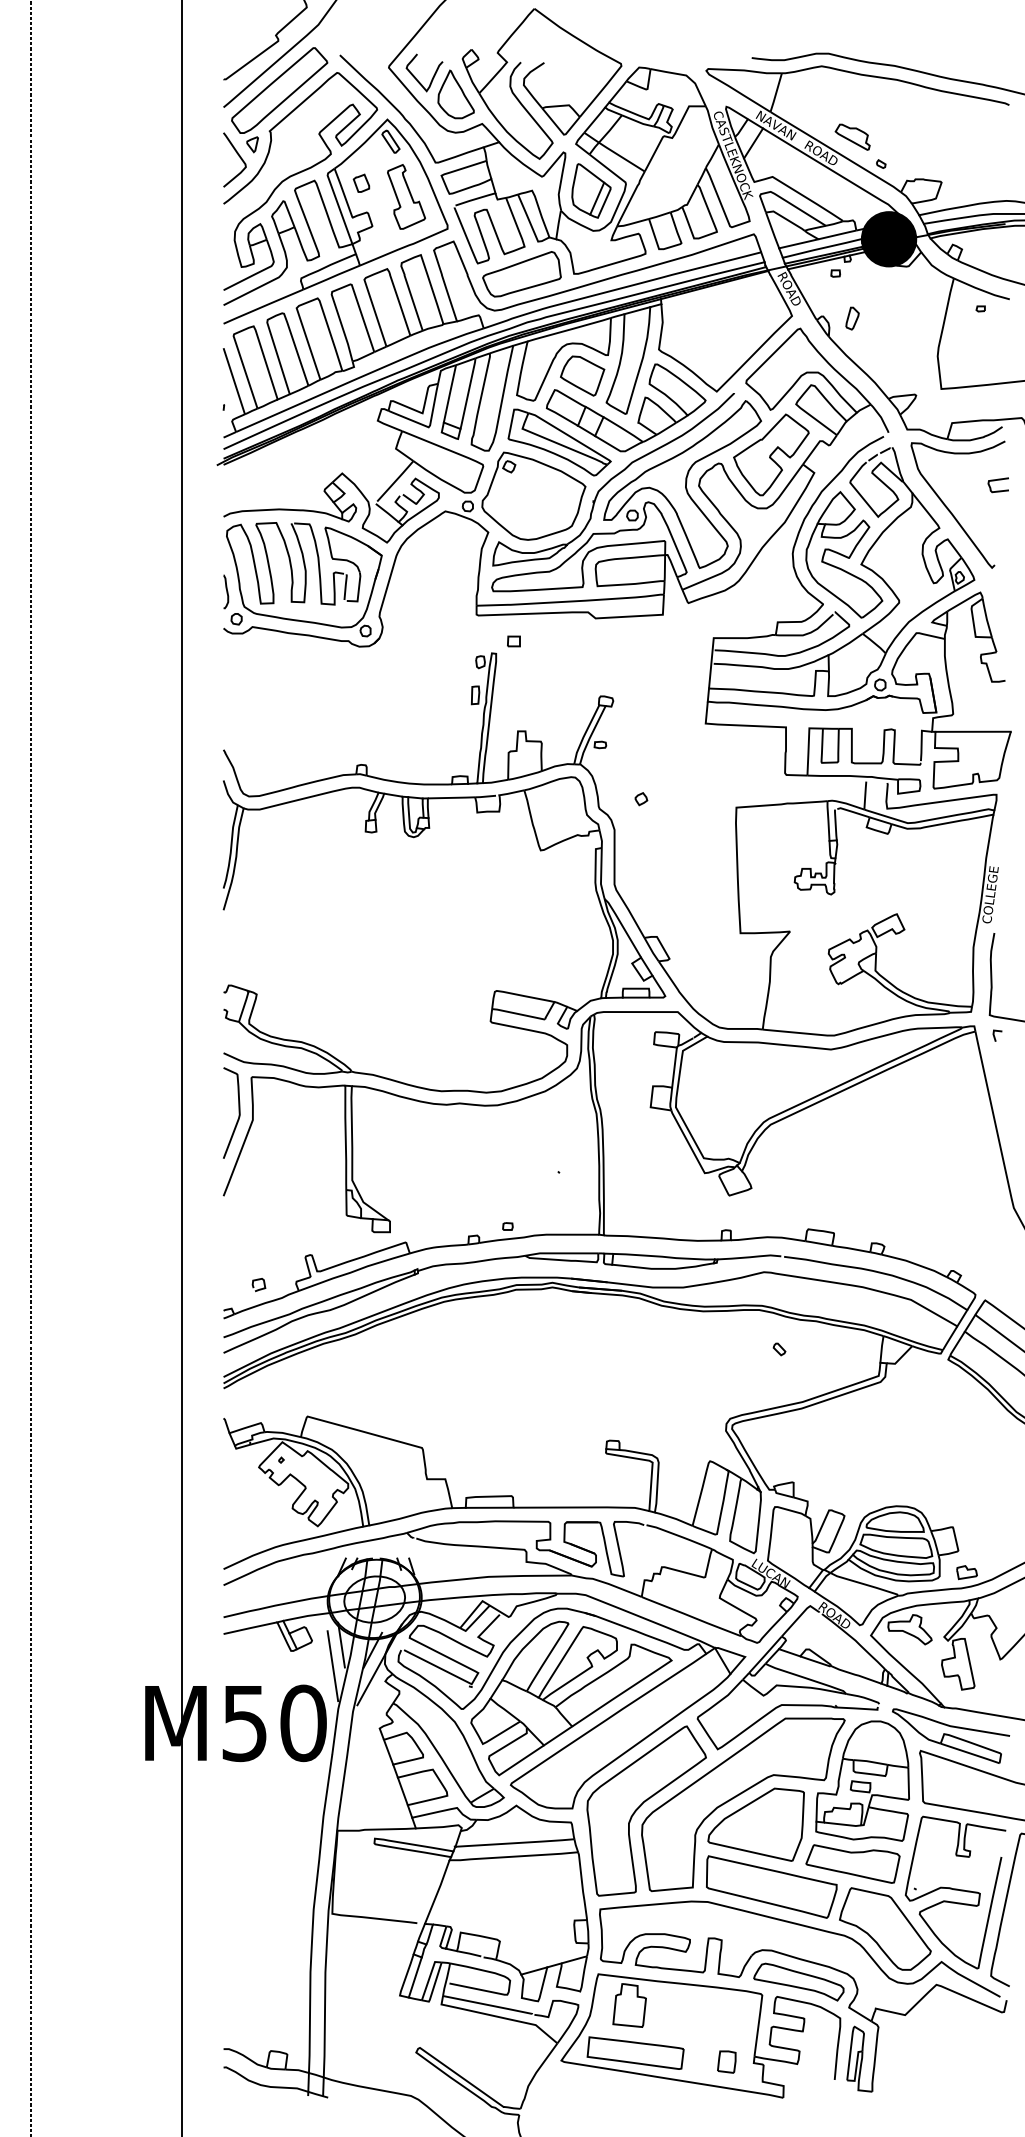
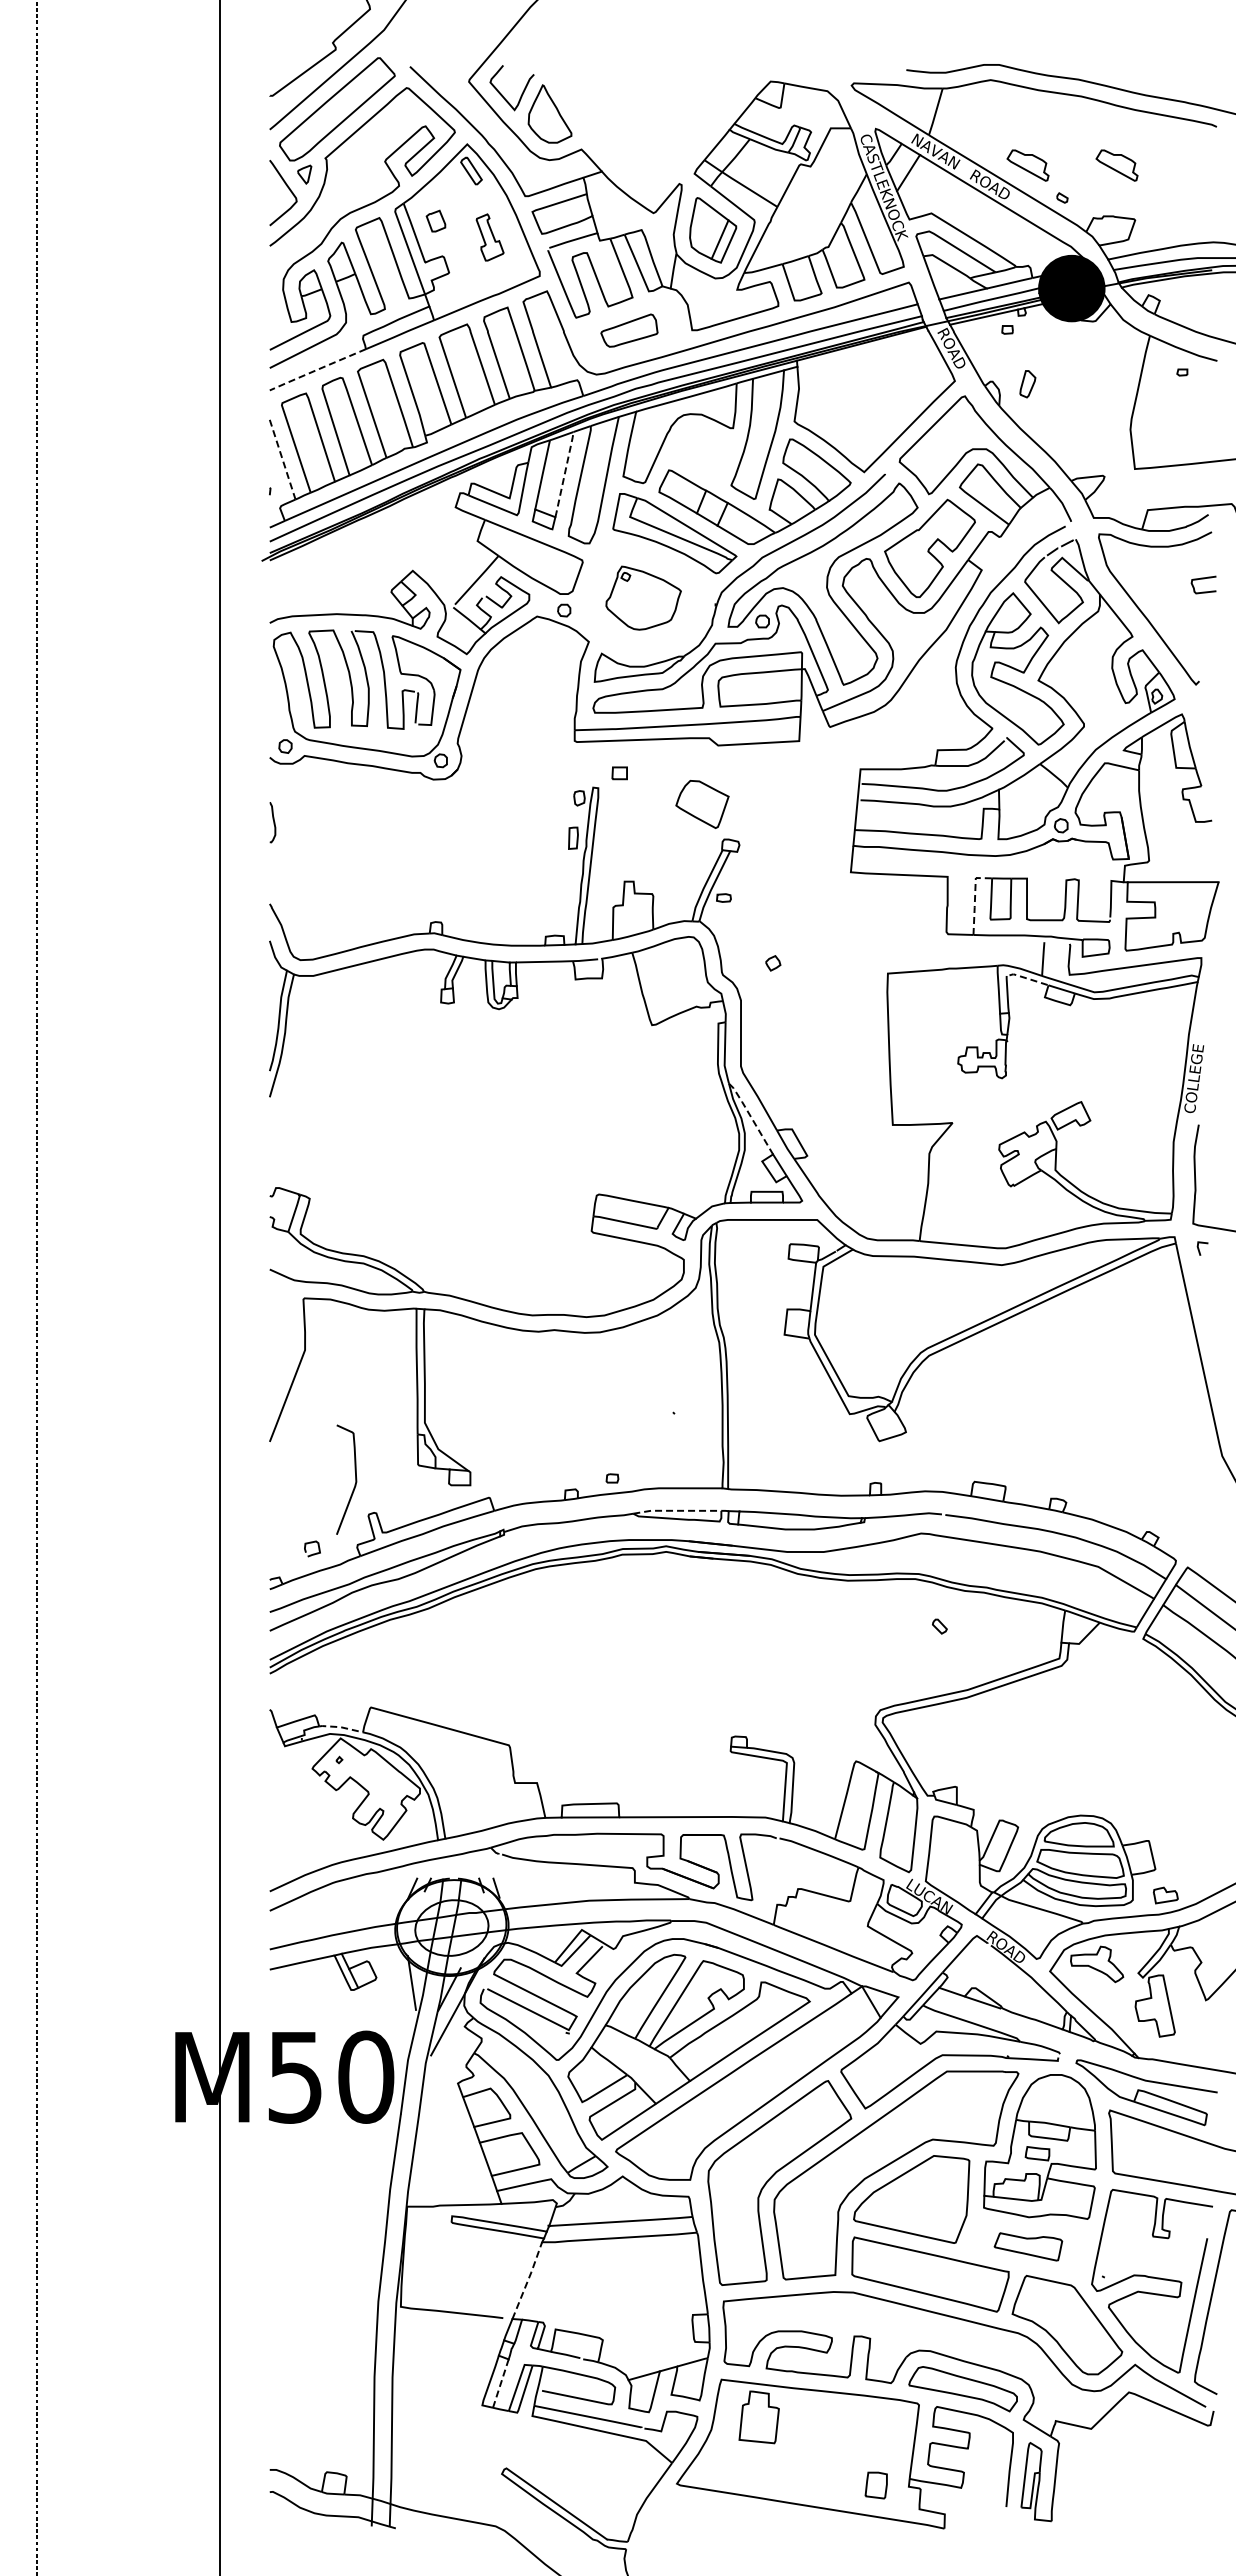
part: (531, 94) -> (641, 113), removed
part: (926, 137) -> (1116, 165), added
part: (405, 196) -> (489, 237), size x0.6
part: (522, 274) -> (629, 330), size x0.6
line: (263, 306) -> (317, 369), solid -> dashed
part: (582, 376) -> (702, 804), moved
line: (234, 381) -> (282, 459), solid -> dashed
line: (468, 393) -> (564, 474), solid -> dashed
part: (533, 495) -> (643, 597), size x0.6
curve: (226, 591) -> (273, 822), moved
line: (809, 744) -> (975, 897), solid -> dashed
line: (853, 811) -> (1028, 978), solid -> dashed
line: (623, 927) -> (751, 1117), solid -> dashed
curve: (239, 1112) -> (355, 1479), moved
line: (561, 1253) -> (676, 1510), solid -> dashed
line: (282, 1433) -> (340, 1727), solid -> dashed
line: (332, 1666) -> (401, 2008), removed
part: (853, 1863) -> (1028, 2246), size x0.6
line: (438, 1891) -> (528, 2280), solid -> dashed
line: (415, 1977) -> (501, 2383), solid -> dashed
part: (635, 2052) -> (766, 2474), removed

